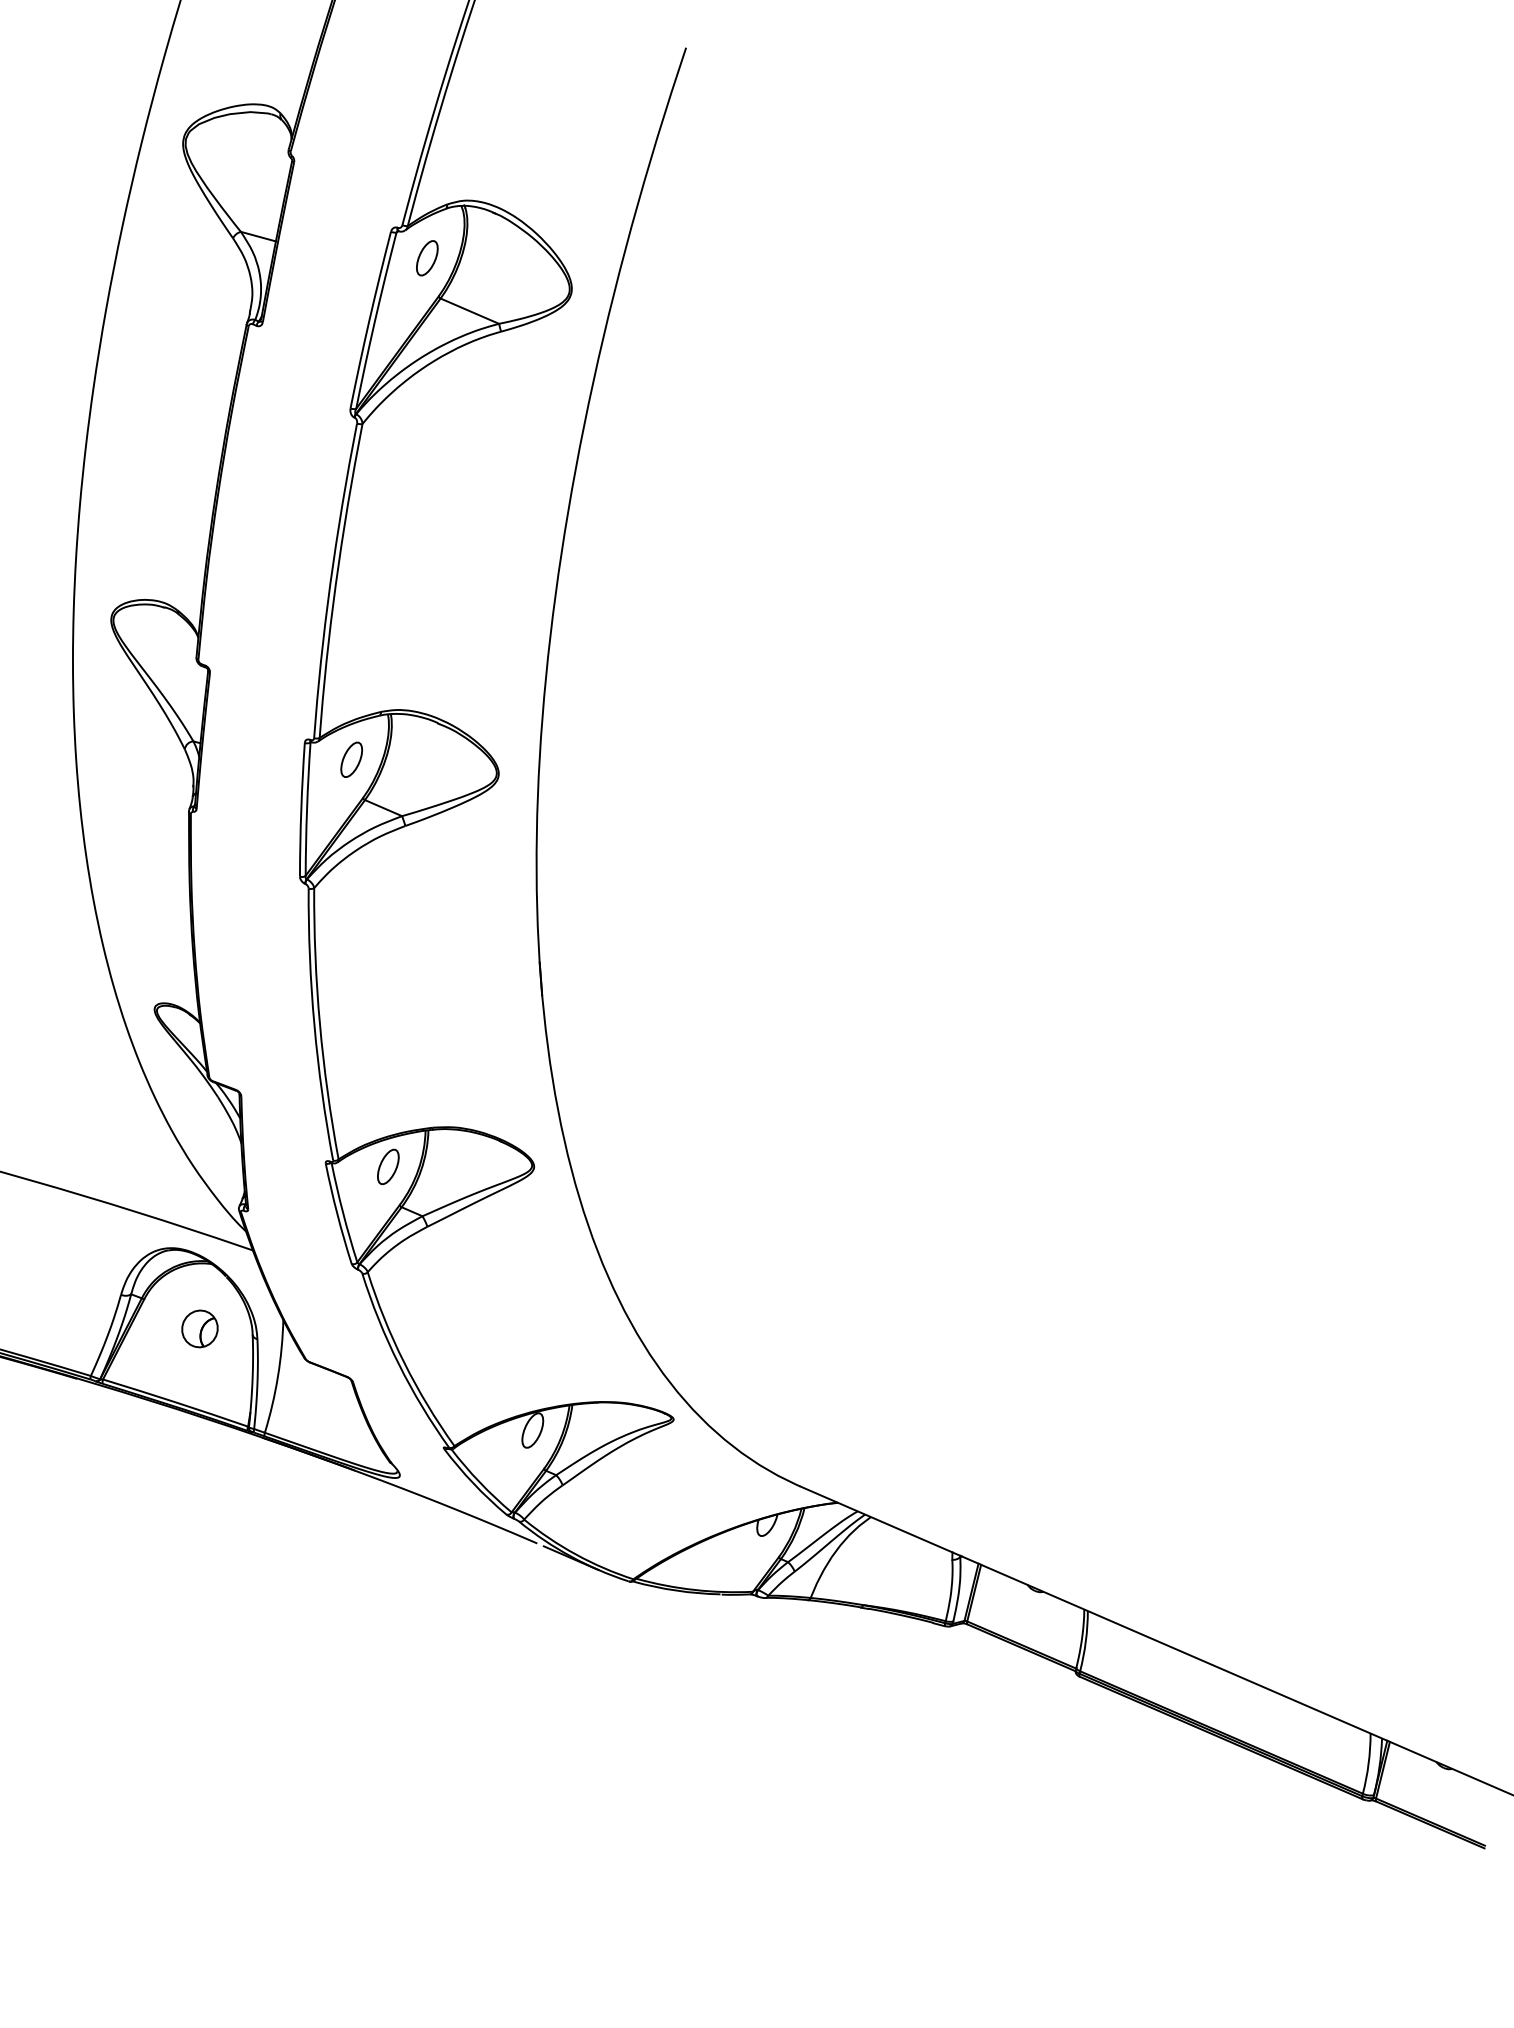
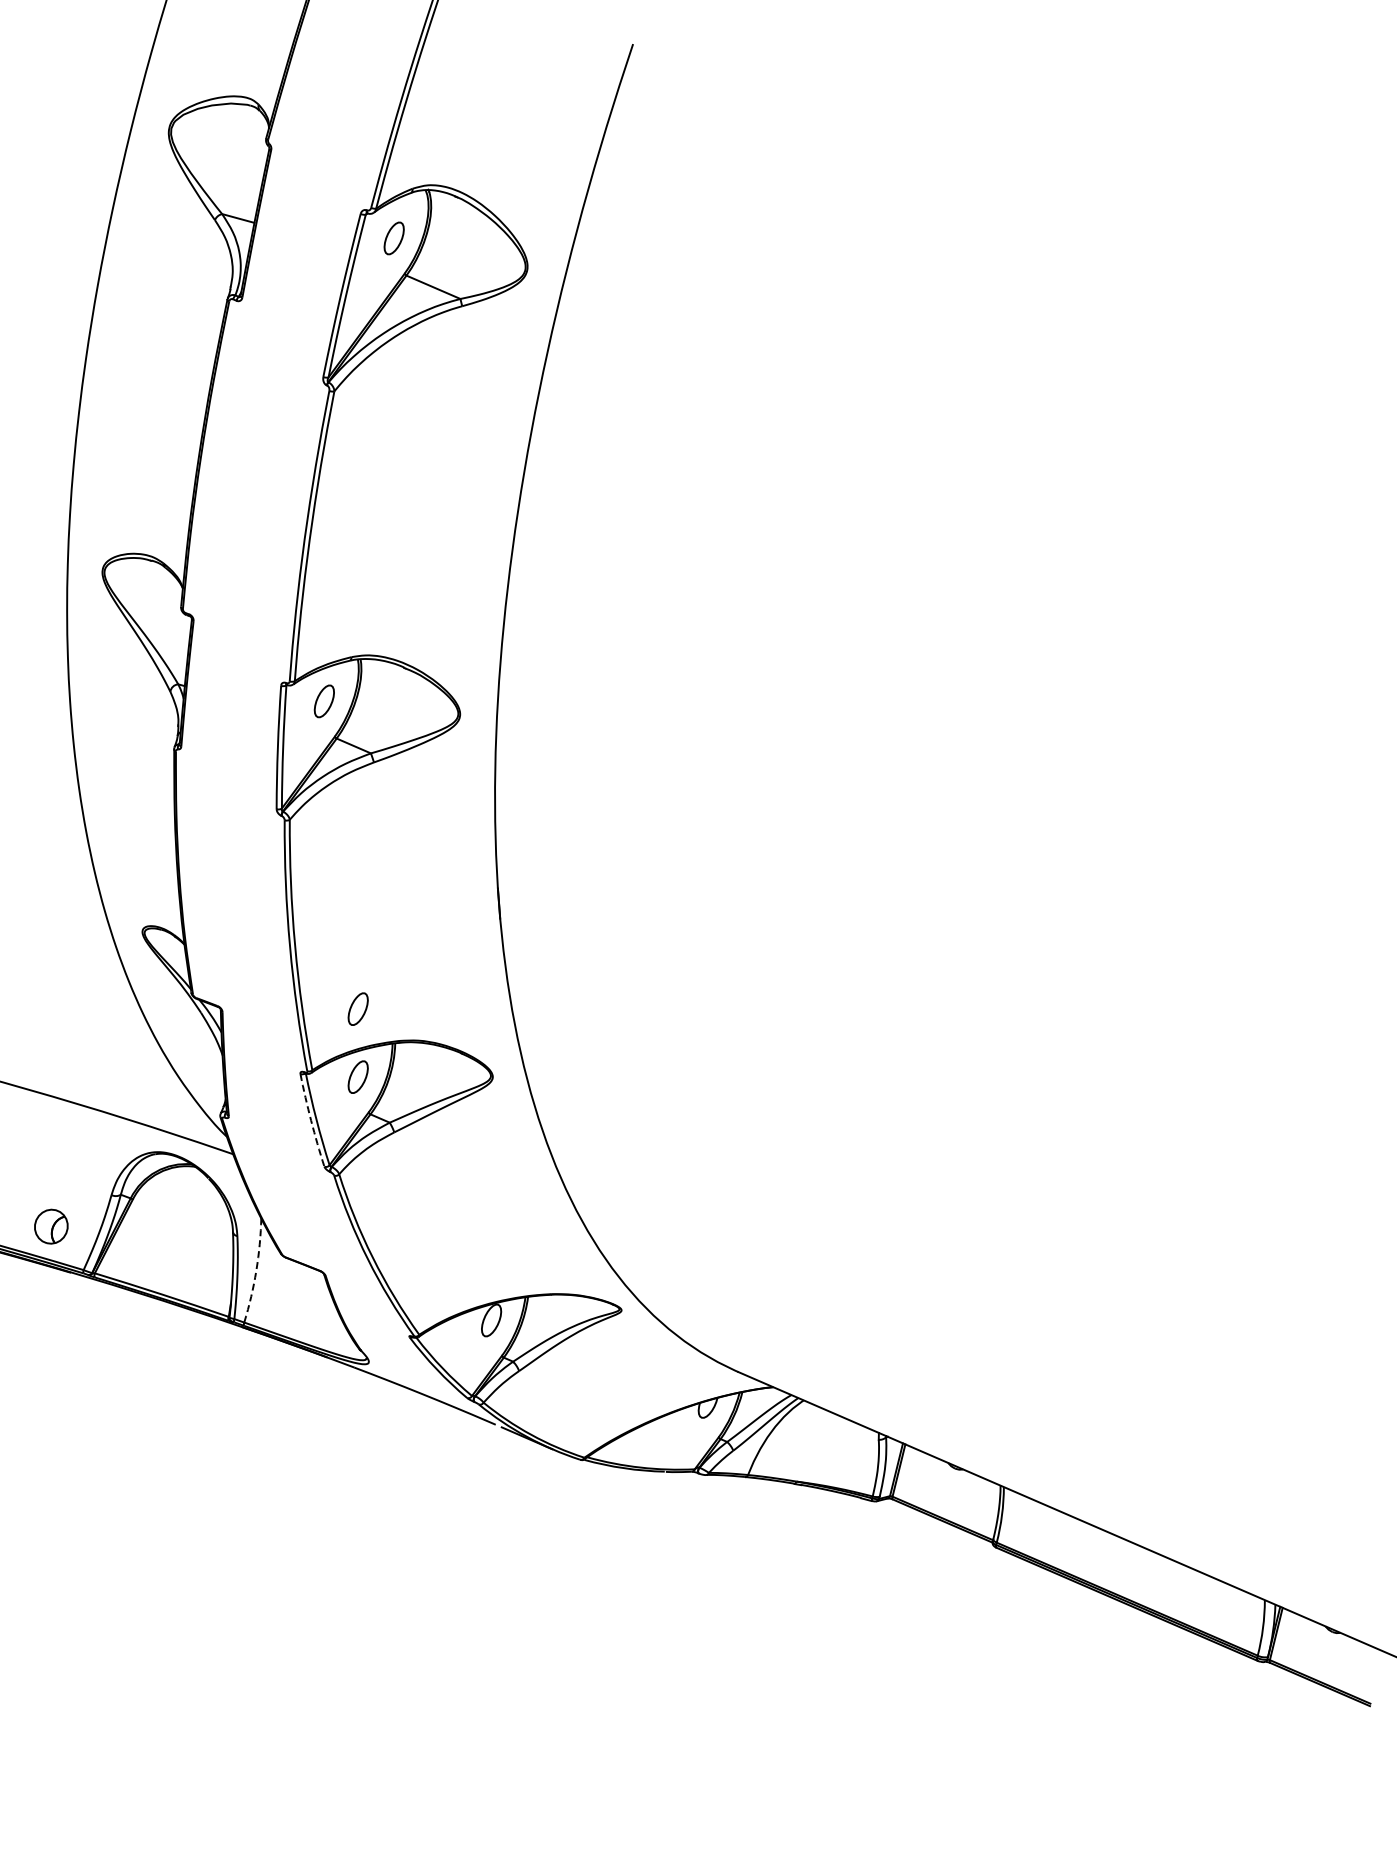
part: (387, 1092) -> (357, 1008), added
arc: (337, 1213) -> (311, 1120), solid -> dashed
part: (200, 1328) -> (51, 1226), moved
arc: (278, 1376) -> (256, 1270), solid -> dashed

